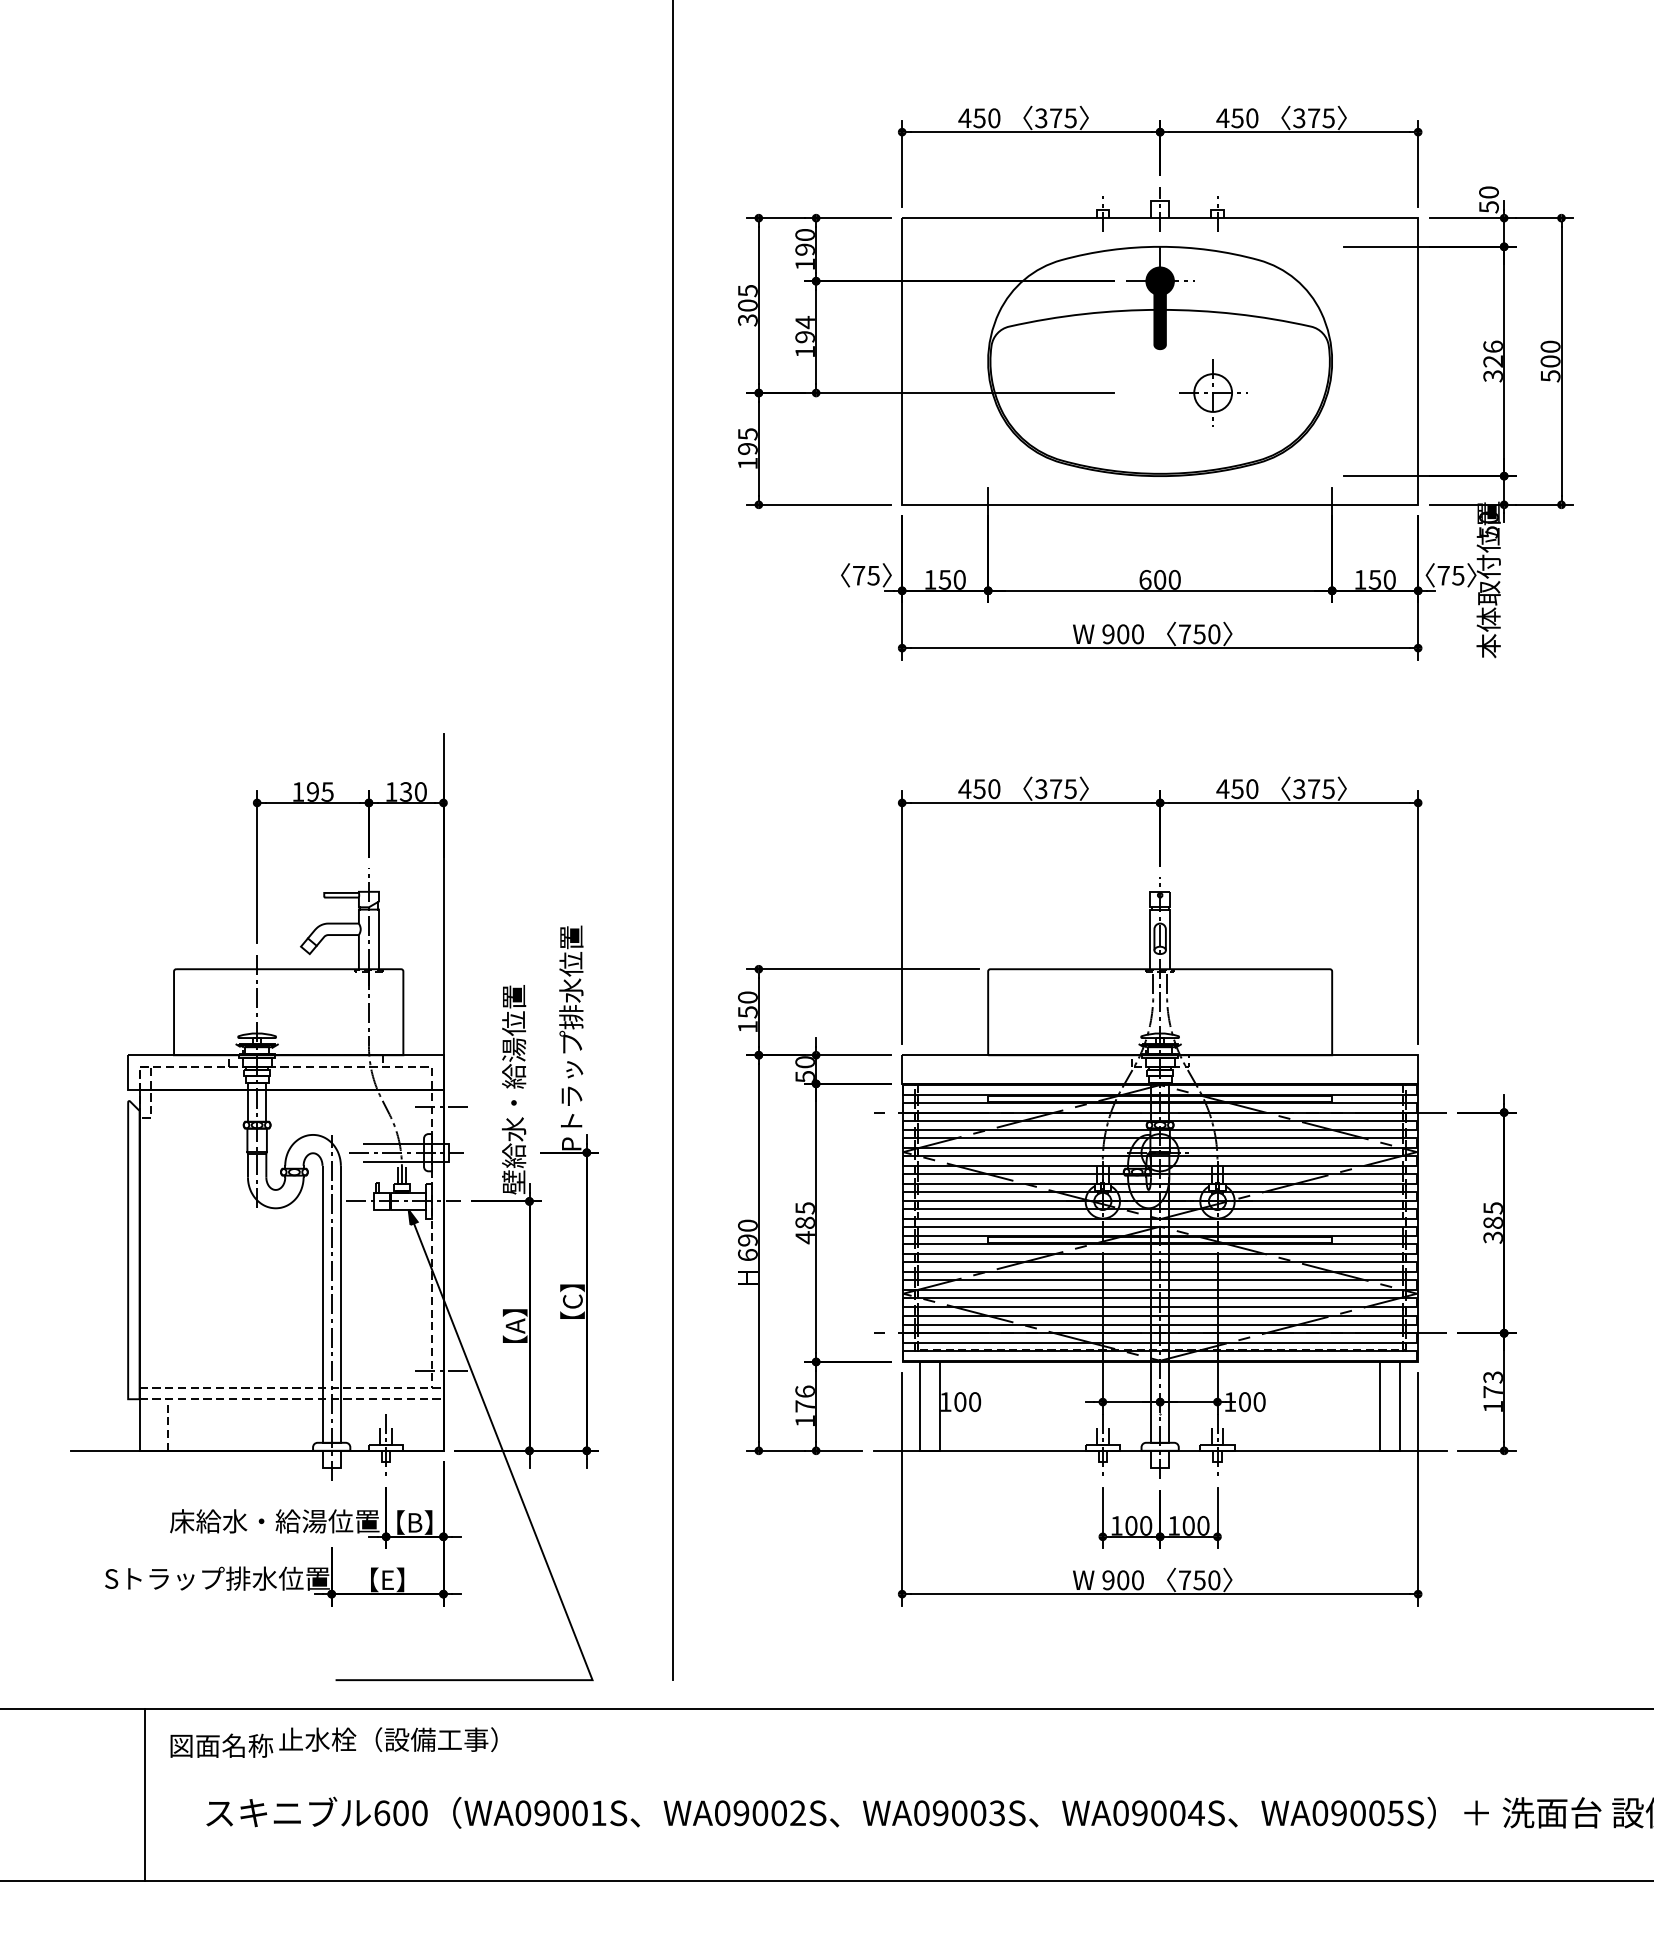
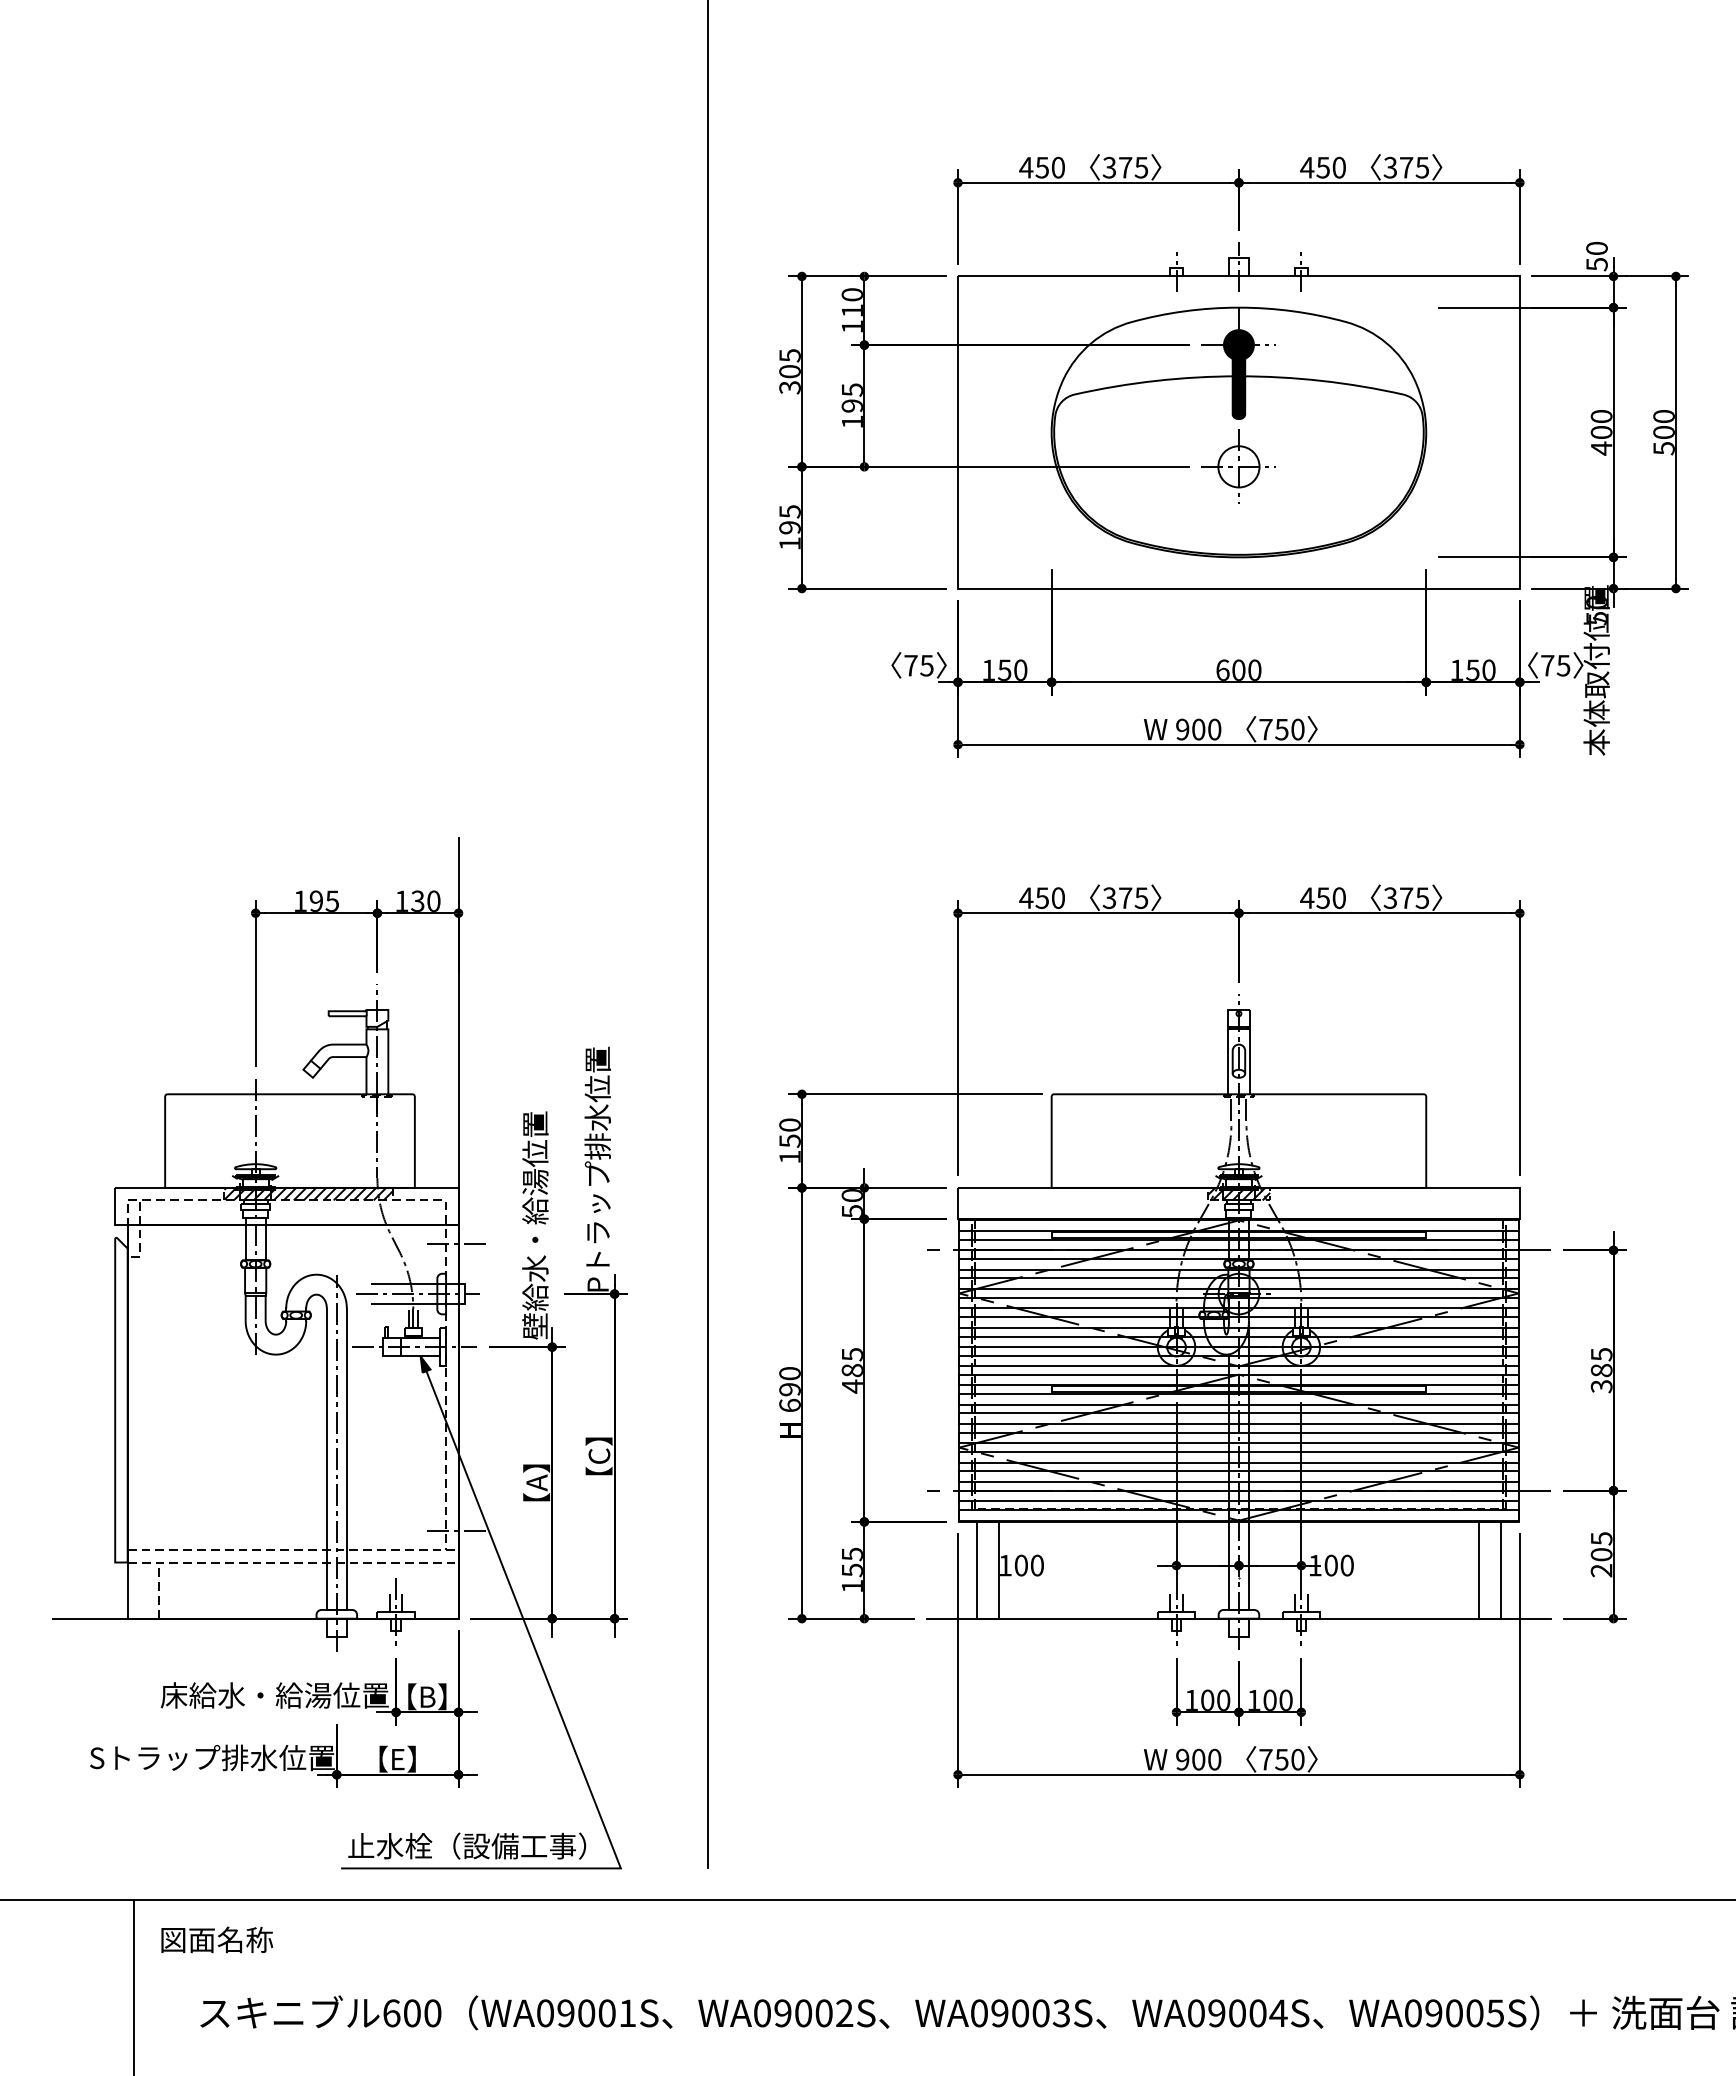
text: (804, 249) -> (851, 310), 190 -> 110
text: (804, 322) -> (851, 390), 194 -> 195
text: (1492, 361) -> (1600, 432), 326 -> 400
part: (1213, 392) -> (1239, 466), moved
hatch: (305, 1060) -> (308, 1193), added
hatch: (1159, 1060) -> (1238, 1193), added
text: (1492, 1391) -> (1600, 1554), 173 -> 205
text: (804, 1398) -> (851, 1561), 176 -> 155
text: (388, 1739) -> (467, 1845), moved

